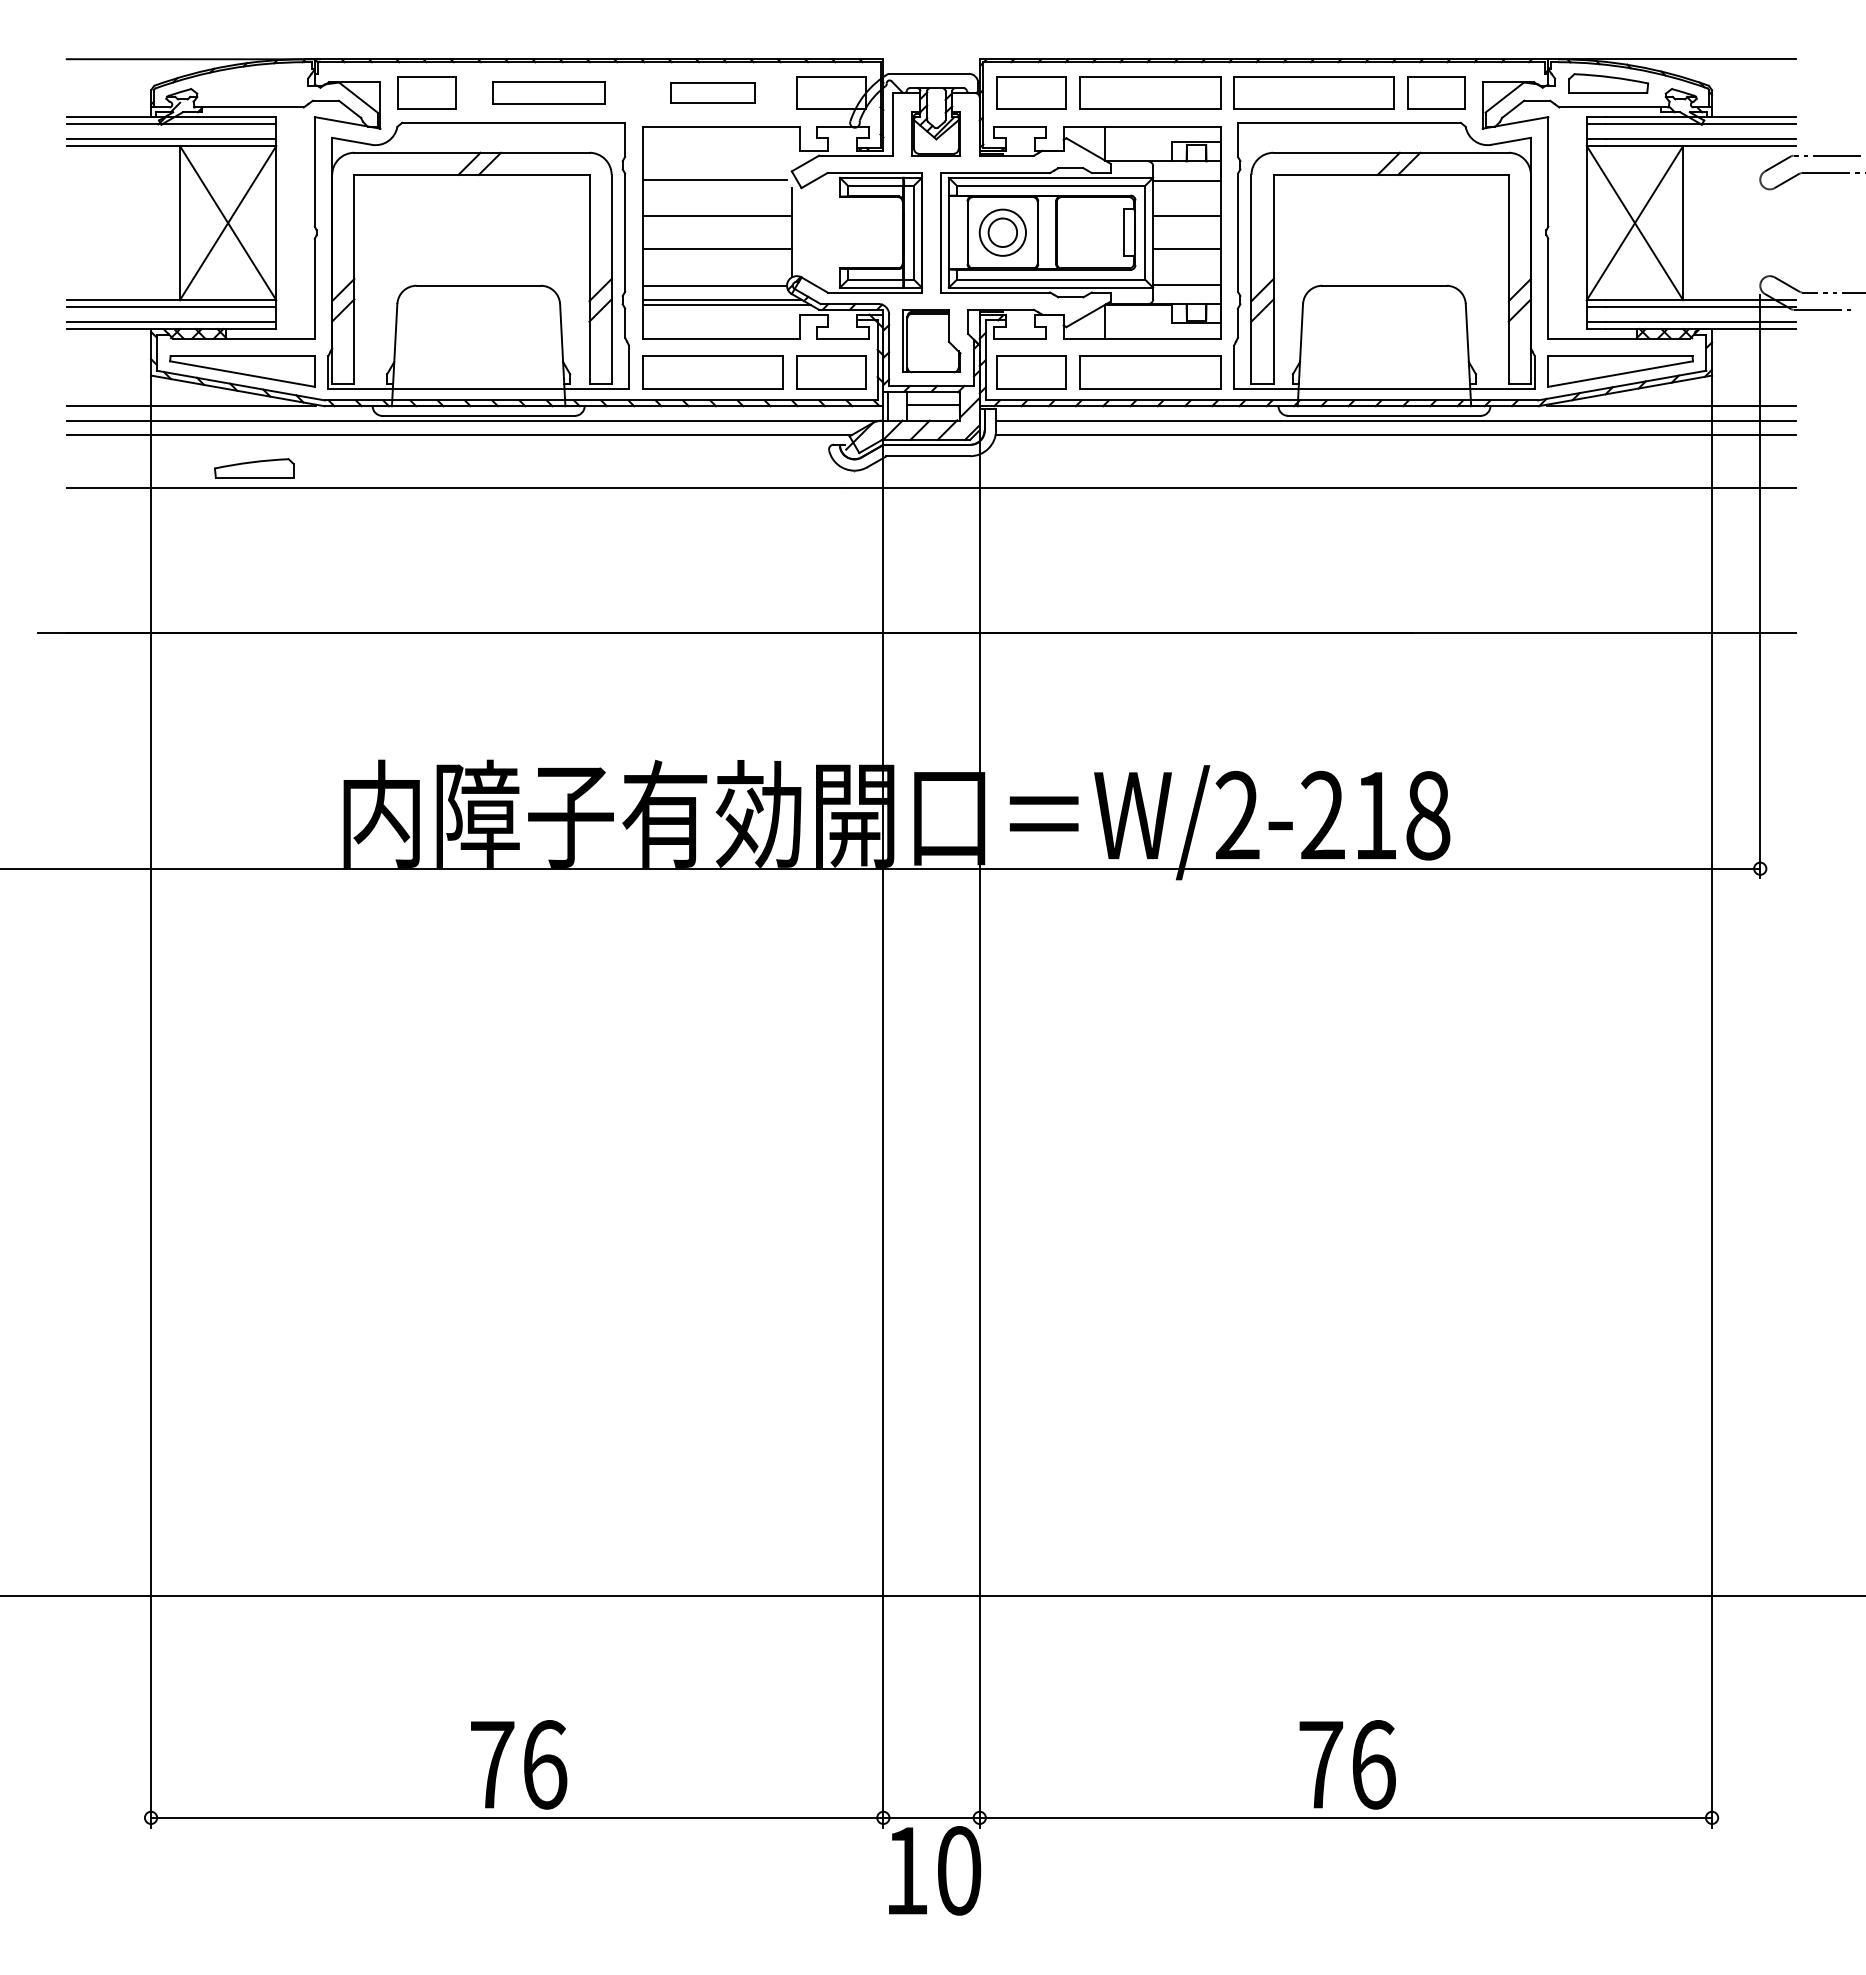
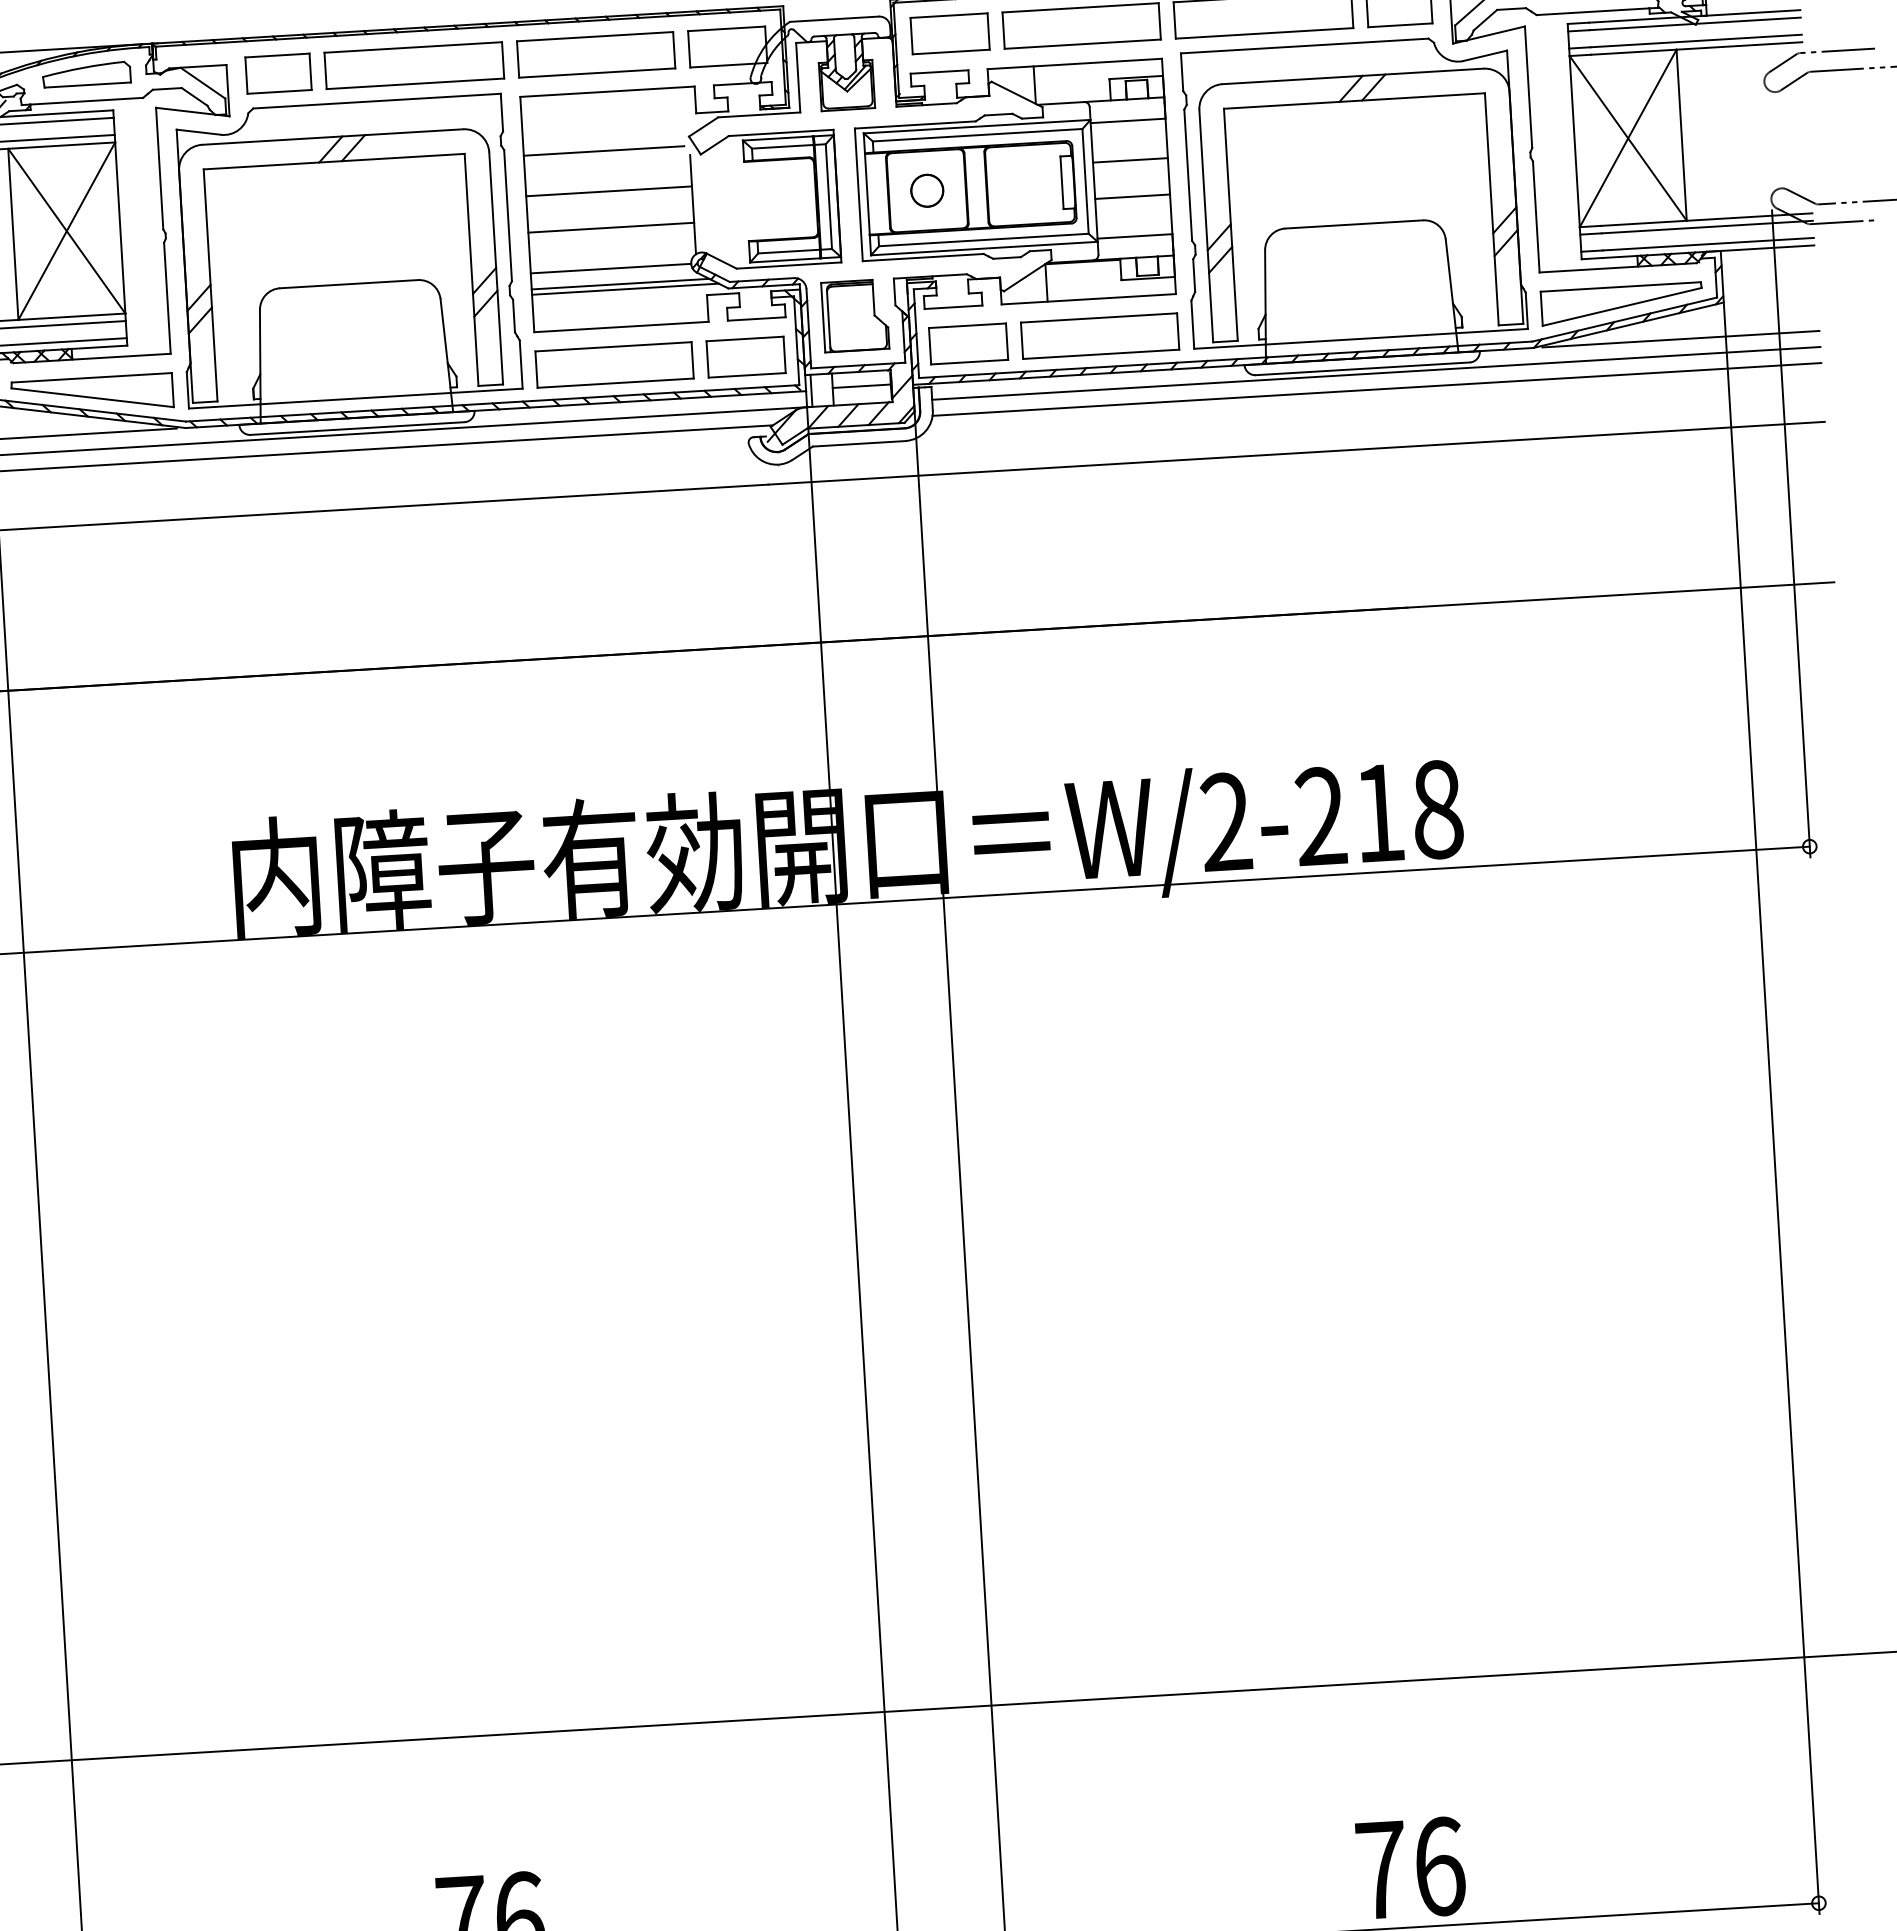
part: (548, 92) -> (413, 65), size x1.43
part: (712, 92) -> (595, 54), size x1.67
circle: (1002, 232) -> (926, 190), size x0.62
part: (254, 468) -> (86, 74), moved

